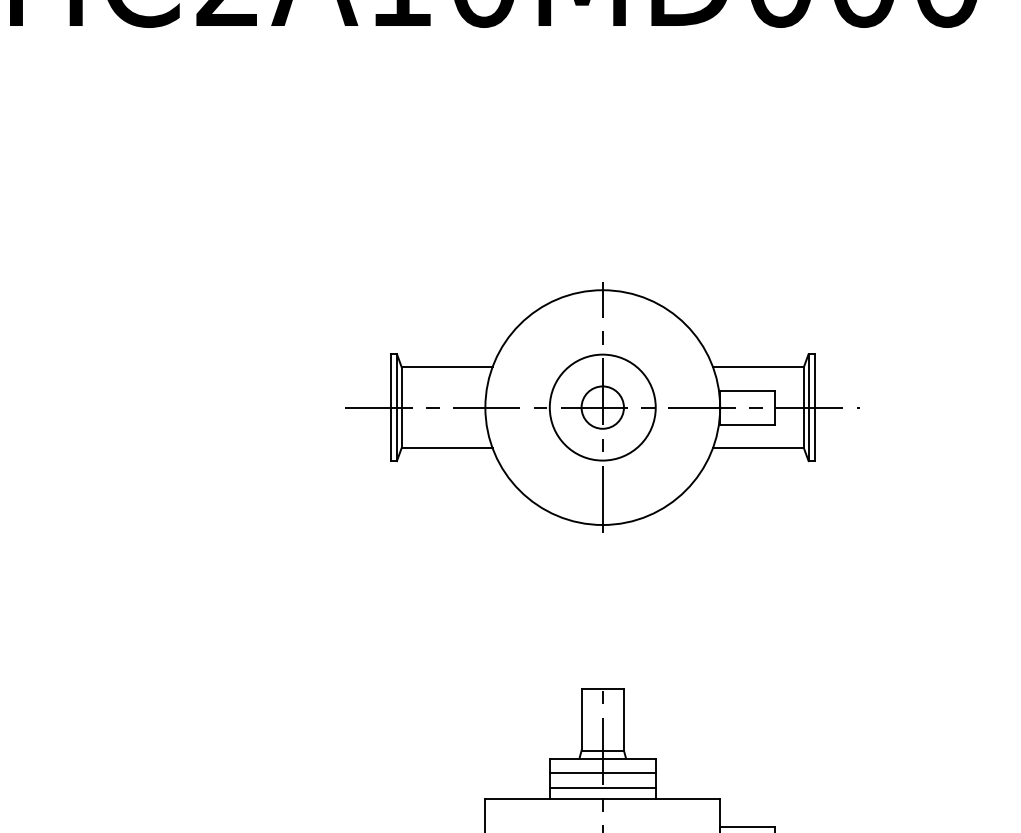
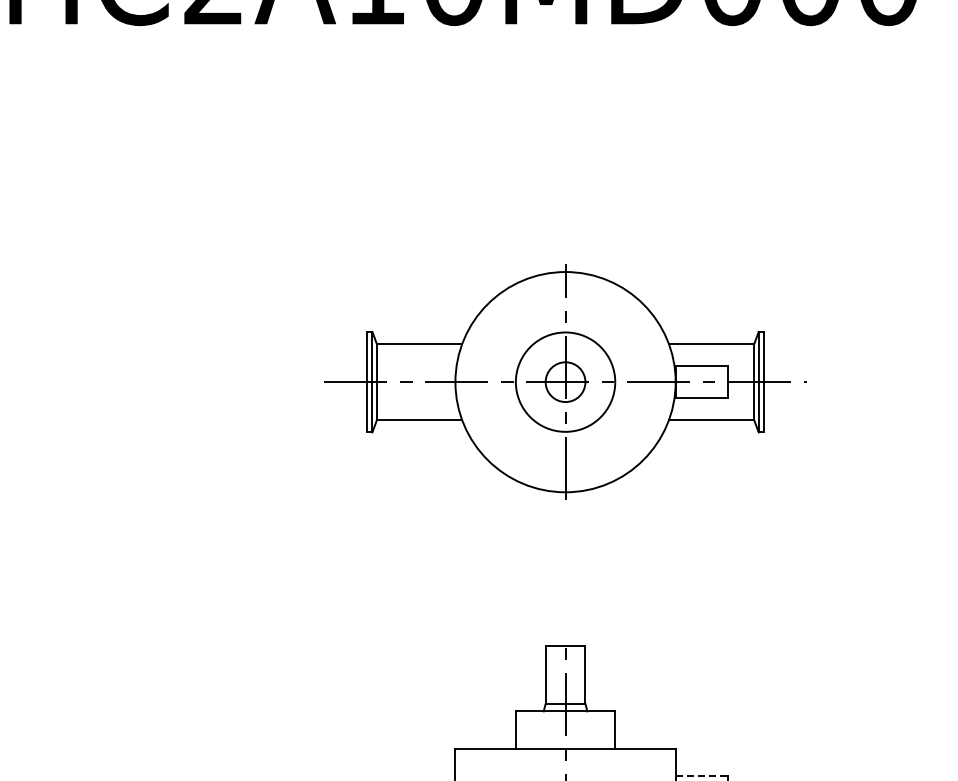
line: (602, 773) -> (565, 725), removed
line: (602, 788) -> (565, 739), removed
line: (747, 826) -> (701, 775), solid -> dashed

